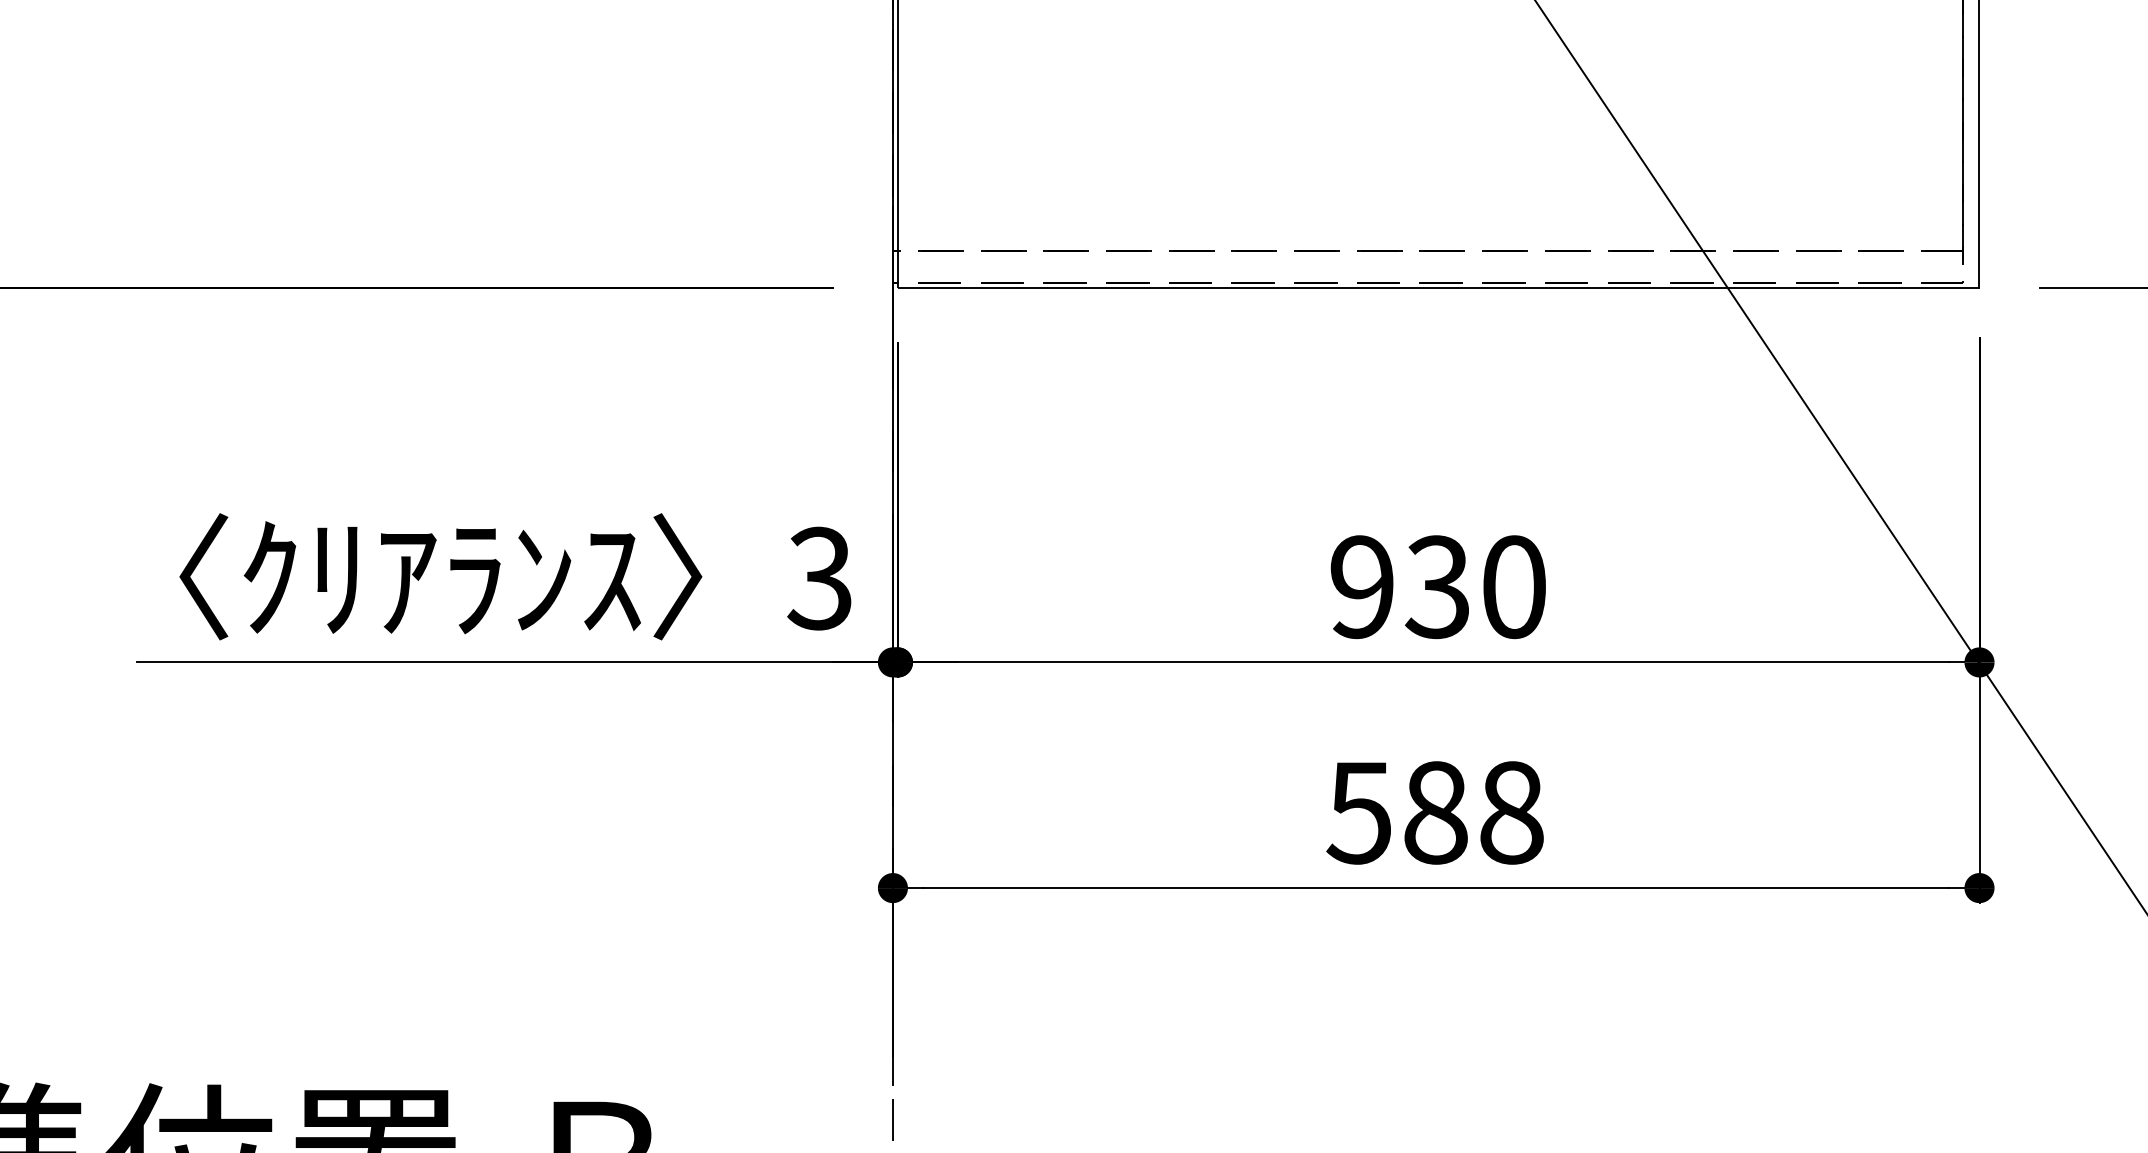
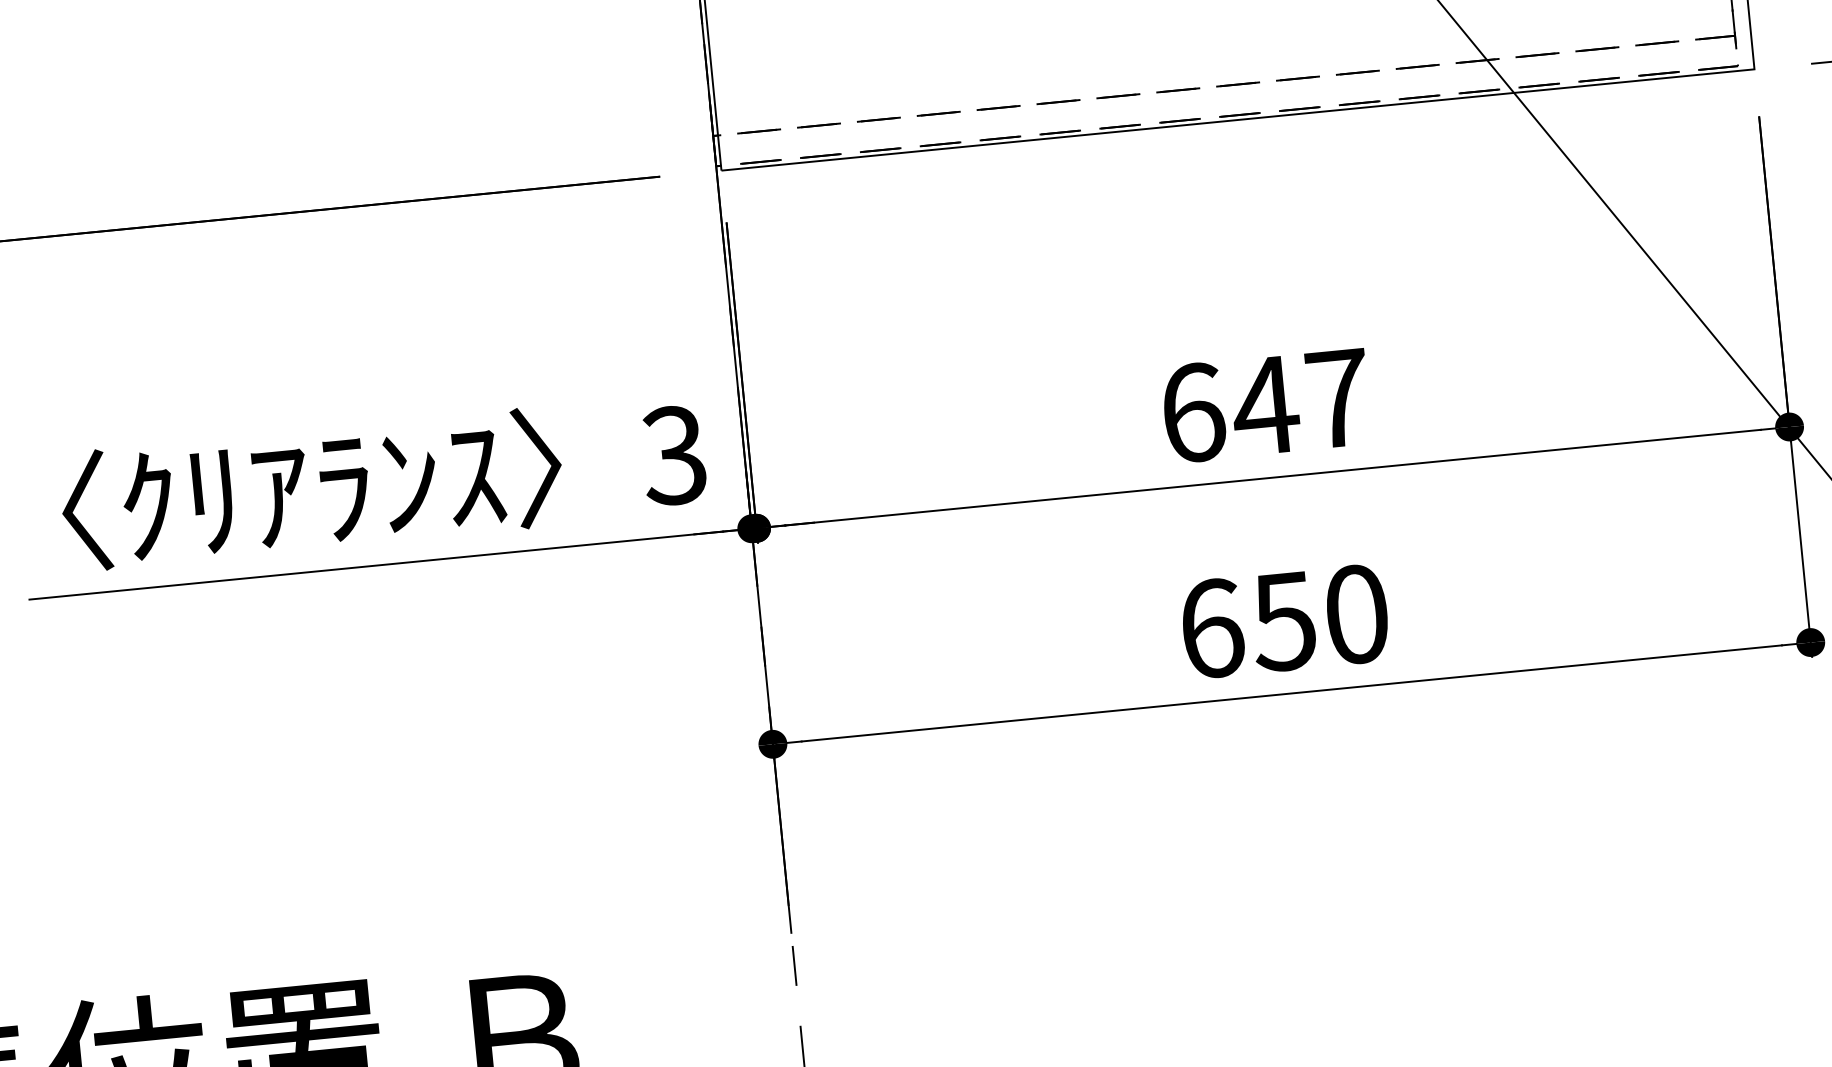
text: (1438, 587) -> (1265, 406), 930 -> 647
text: (1434, 812) -> (1283, 621), 588 -> 650

